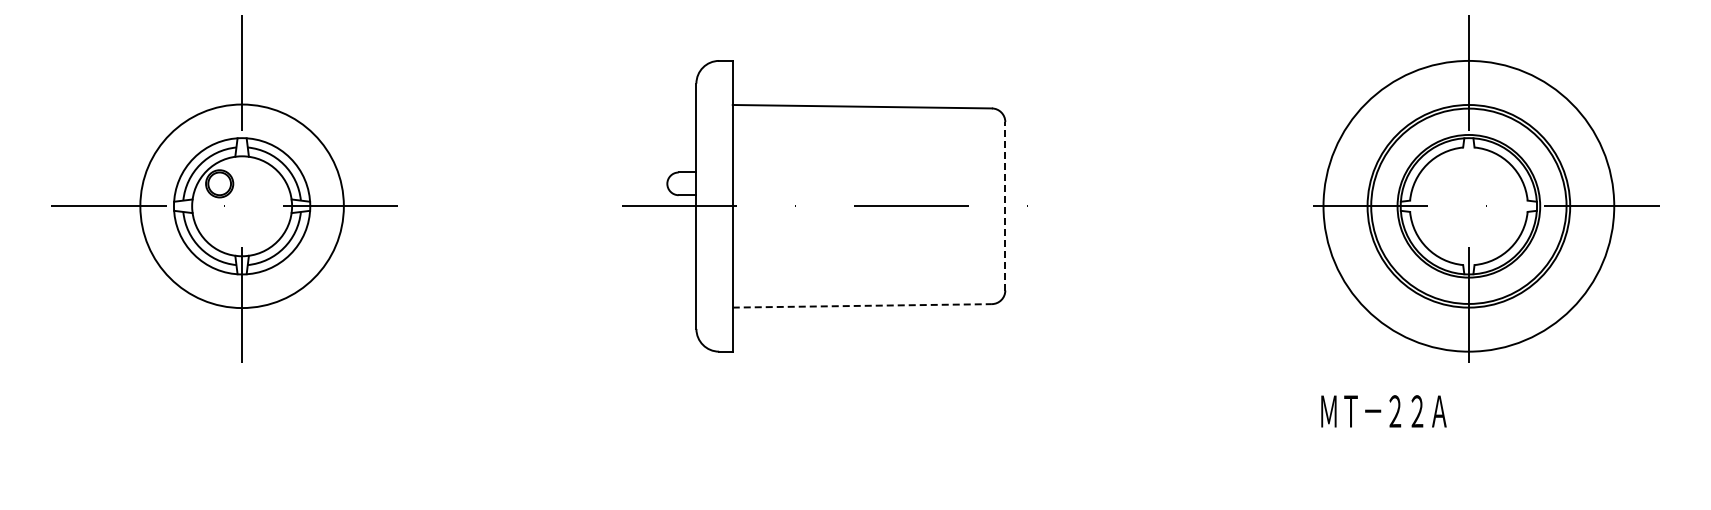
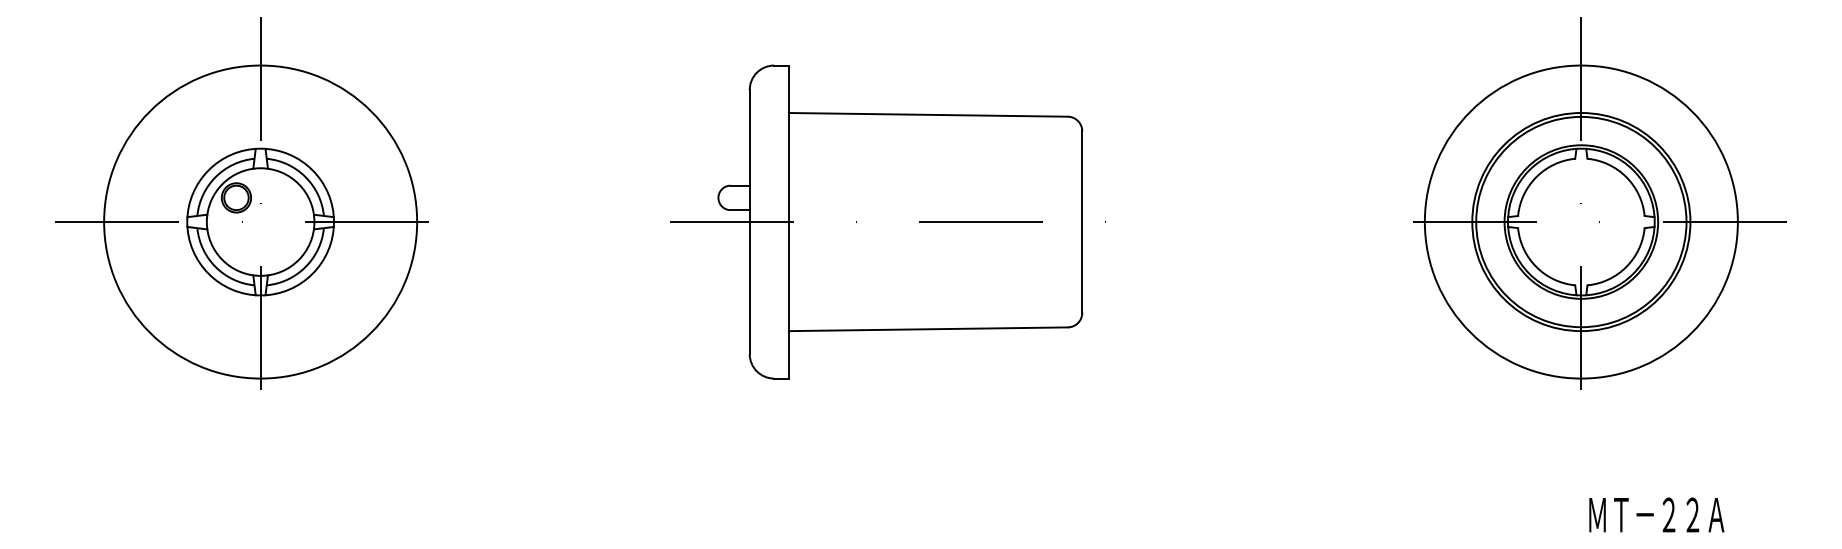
circle: (241, 205) -> (259, 221), size x1.43
line: (1005, 205) -> (1082, 221), dashed -> solid
line: (862, 305) -> (928, 328), dashed -> solid
text: (1383, 411) -> (1656, 515), moved

